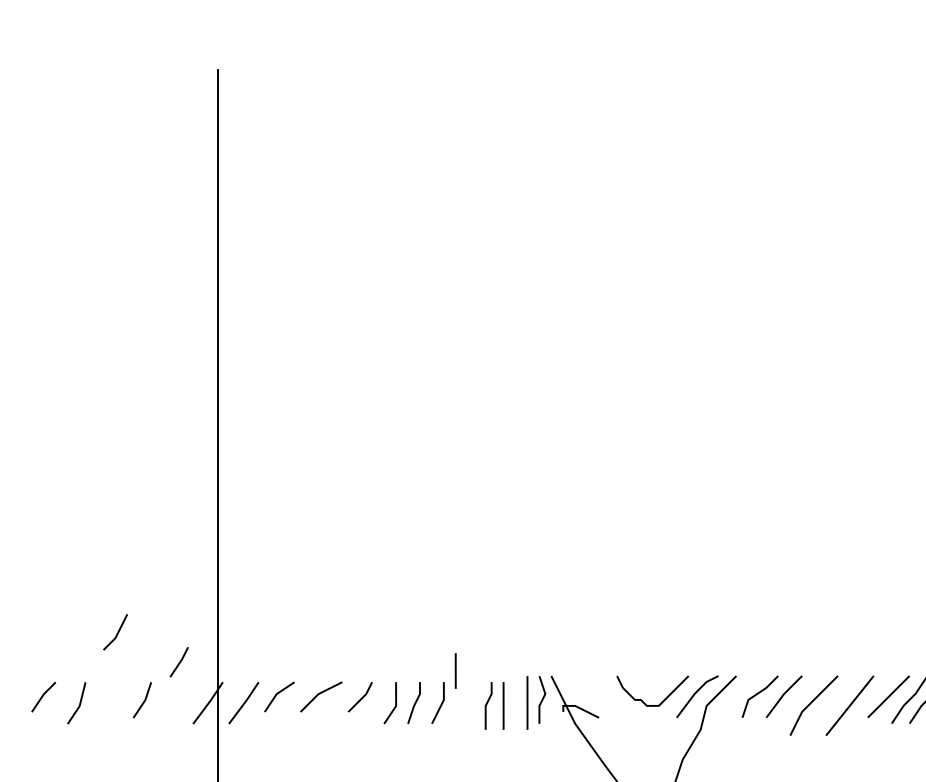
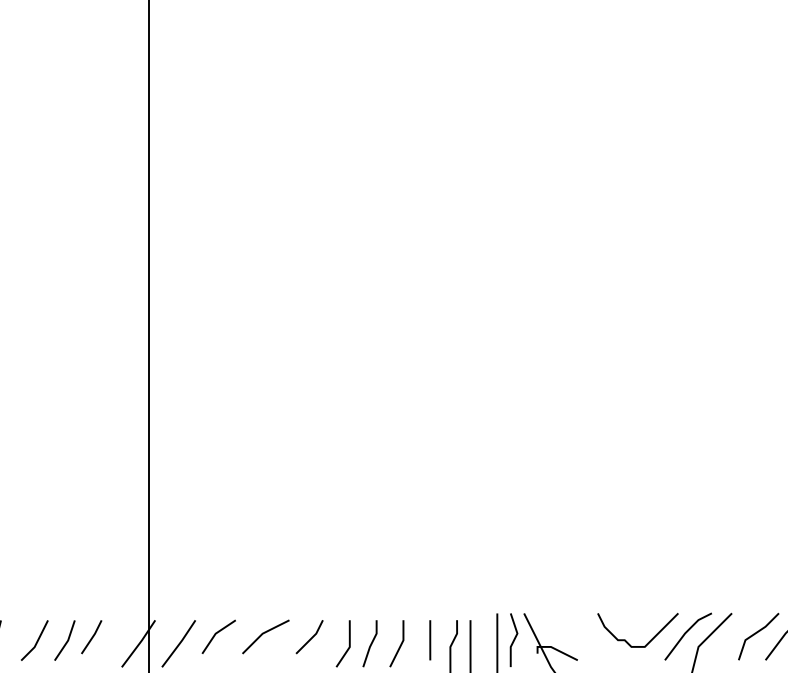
line: (116, 633) -> (35, 641), moved
line: (178, 662) -> (90, 637), moved
line: (455, 670) -> (429, 639), moved

